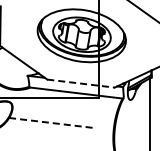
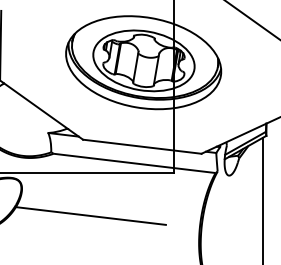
line: (81, 83) -> (143, 146), dashed -> solid
line: (51, 123) -> (90, 216), dashed -> solid

